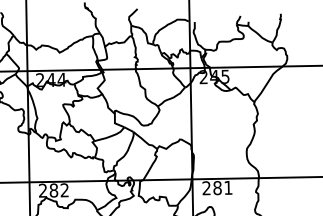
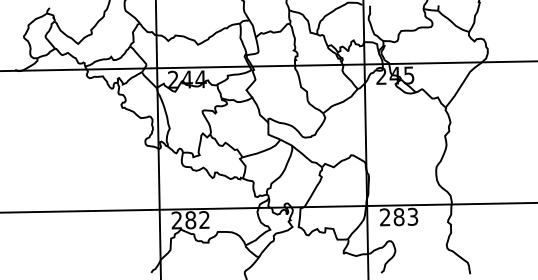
text: (228, 187) -> (412, 216), 281 -> 283

